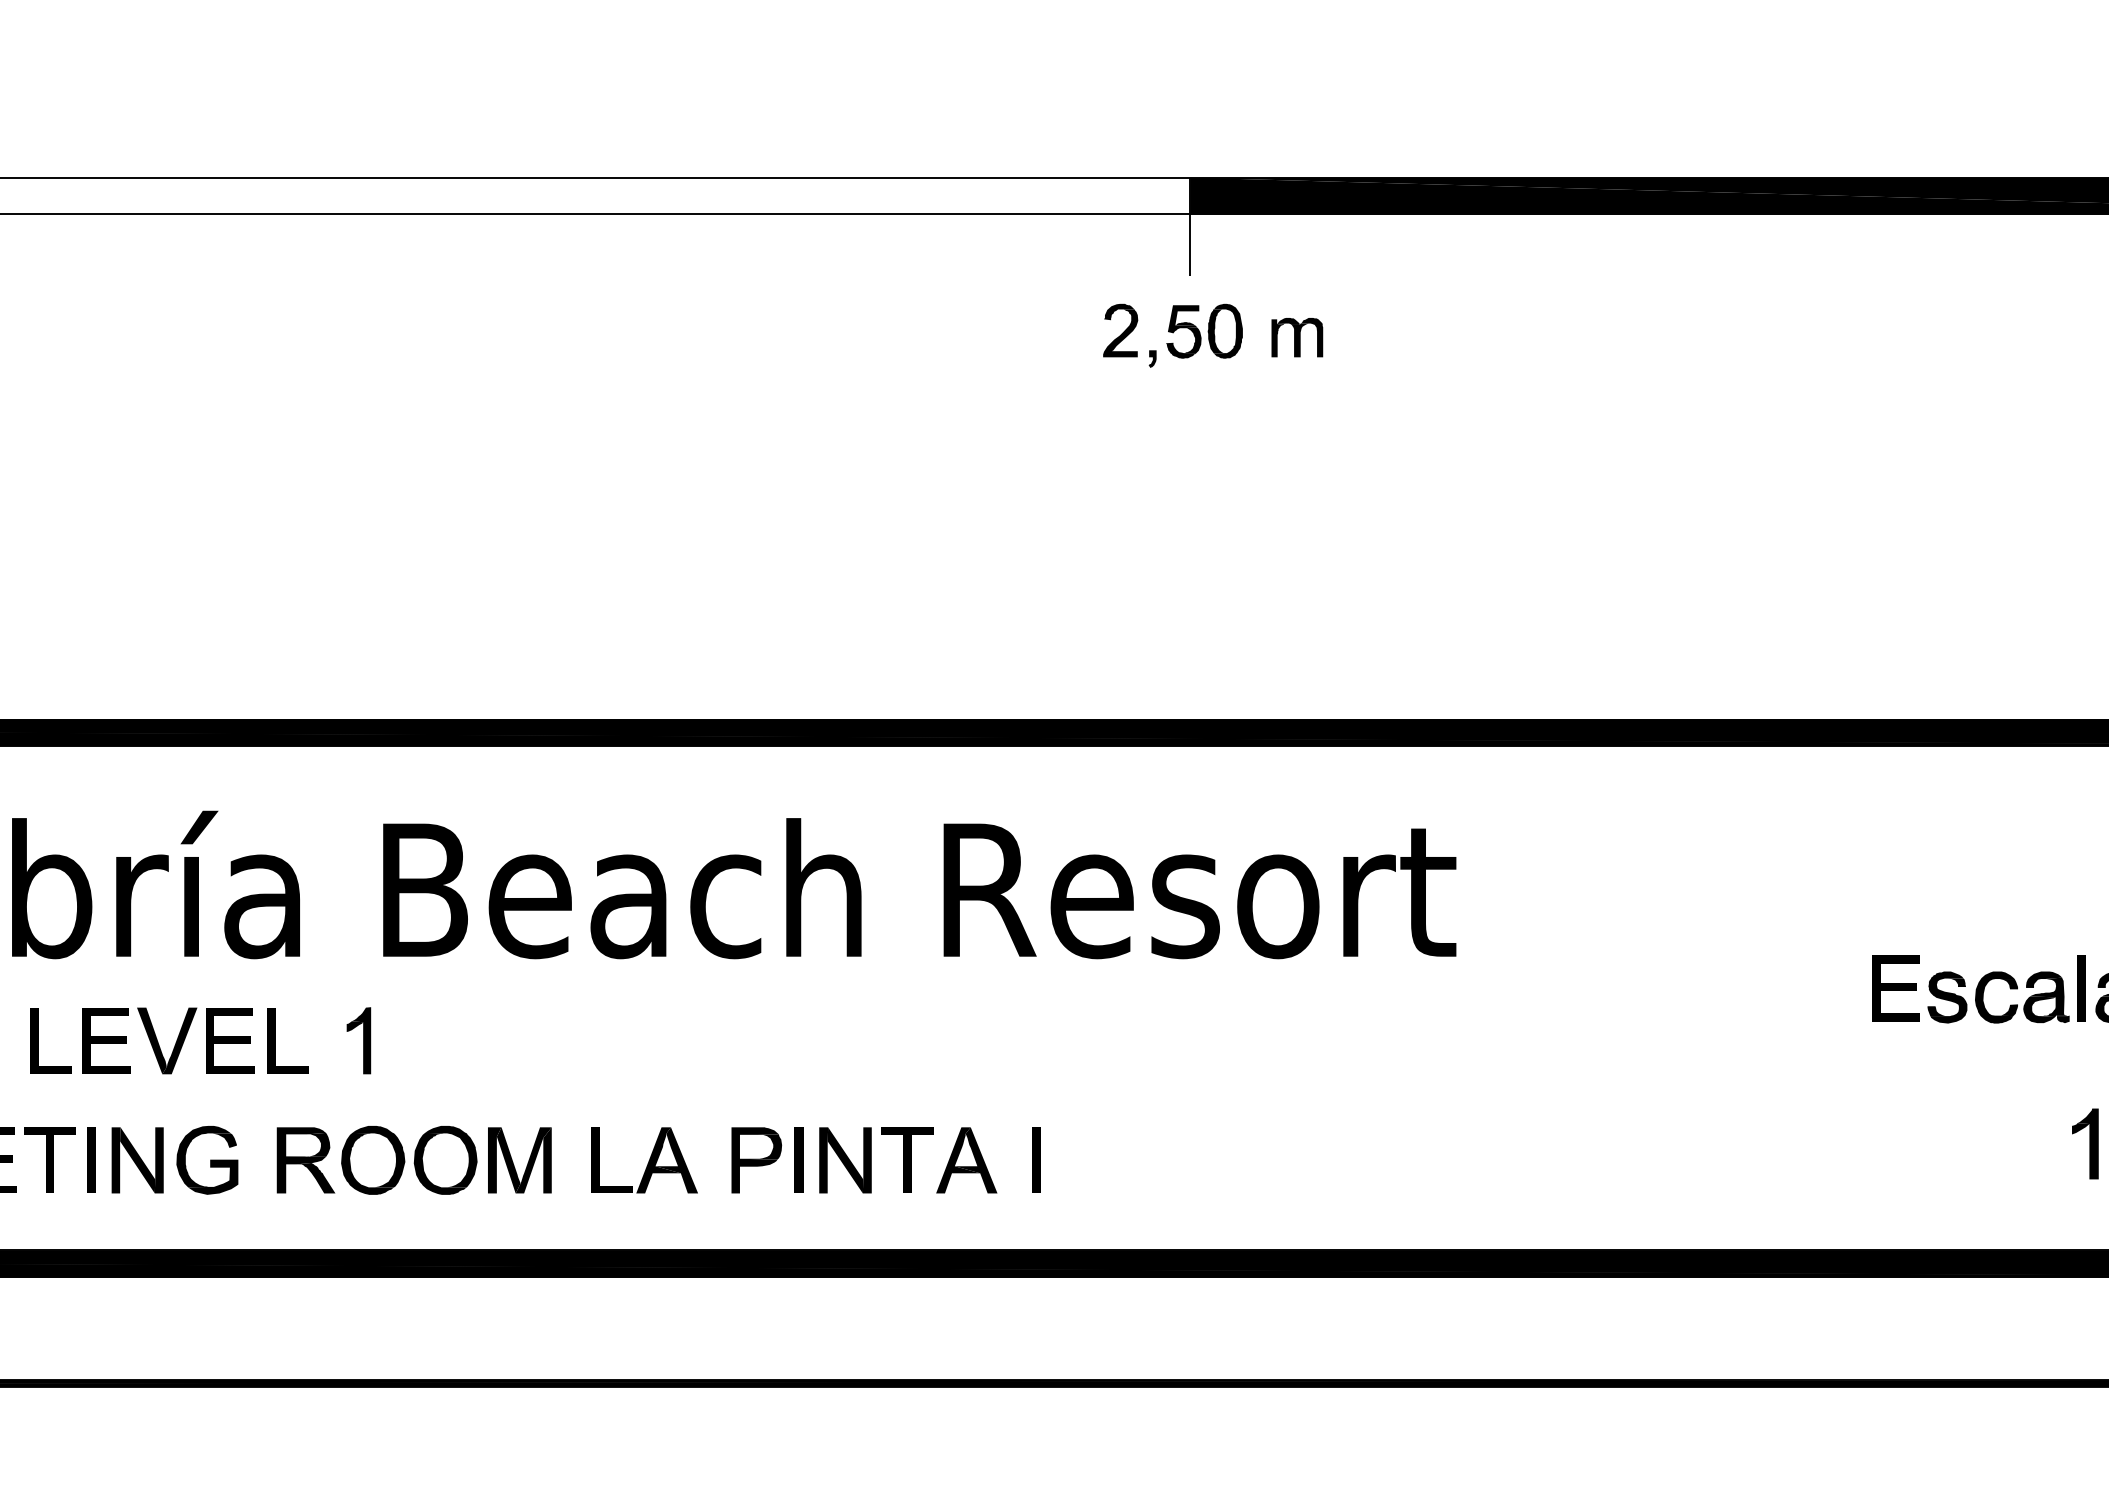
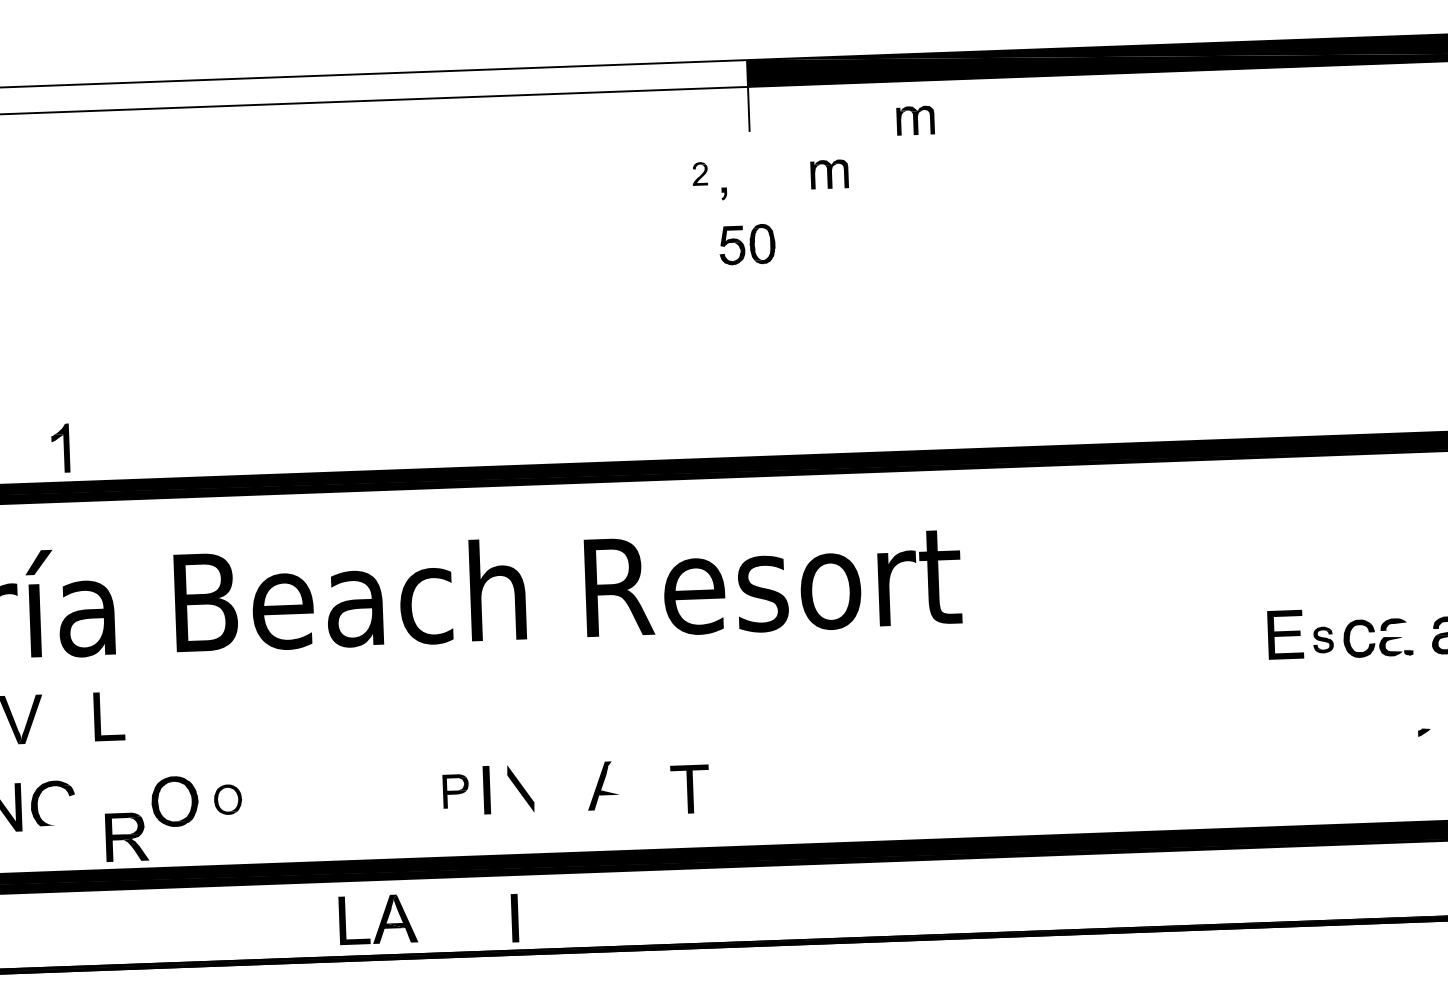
part: (1417, 268) -> (915, 120), added
part: (1120, 330) -> (699, 173), size x0.6
part: (1204, 330) -> (747, 244), moved
fill: (2081, 988) -> (1421, 629), removed
part: (1947, 997) -> (1323, 640), size x0.7
fill: (2047, 997) -> (1396, 637), removed
part: (230, 1040) -> (67, 717), removed
part: (358, 1040) -> (60, 448), moved
fill: (2087, 1143) -> (1429, 743), removed
part: (907, 1159) -> (690, 788), moved
part: (305, 1160) -> (126, 837), moved
part: (445, 1160) -> (227, 799), size x0.6
part: (644, 1160) -> (378, 919), moved
part: (756, 1160) -> (455, 791), size x0.7
fill: (823, 1160) -> (504, 789), removed
fill: (866, 1160) -> (536, 788), removed
fill: (975, 1160) -> (616, 785), removed
fill: (1035, 1160) -> (659, 783), removed
part: (513, 1162) -> (277, 799), removed
fill: (213, 1176) -> (58, 817), removed
part: (830, 1335) -> (514, 917), added

